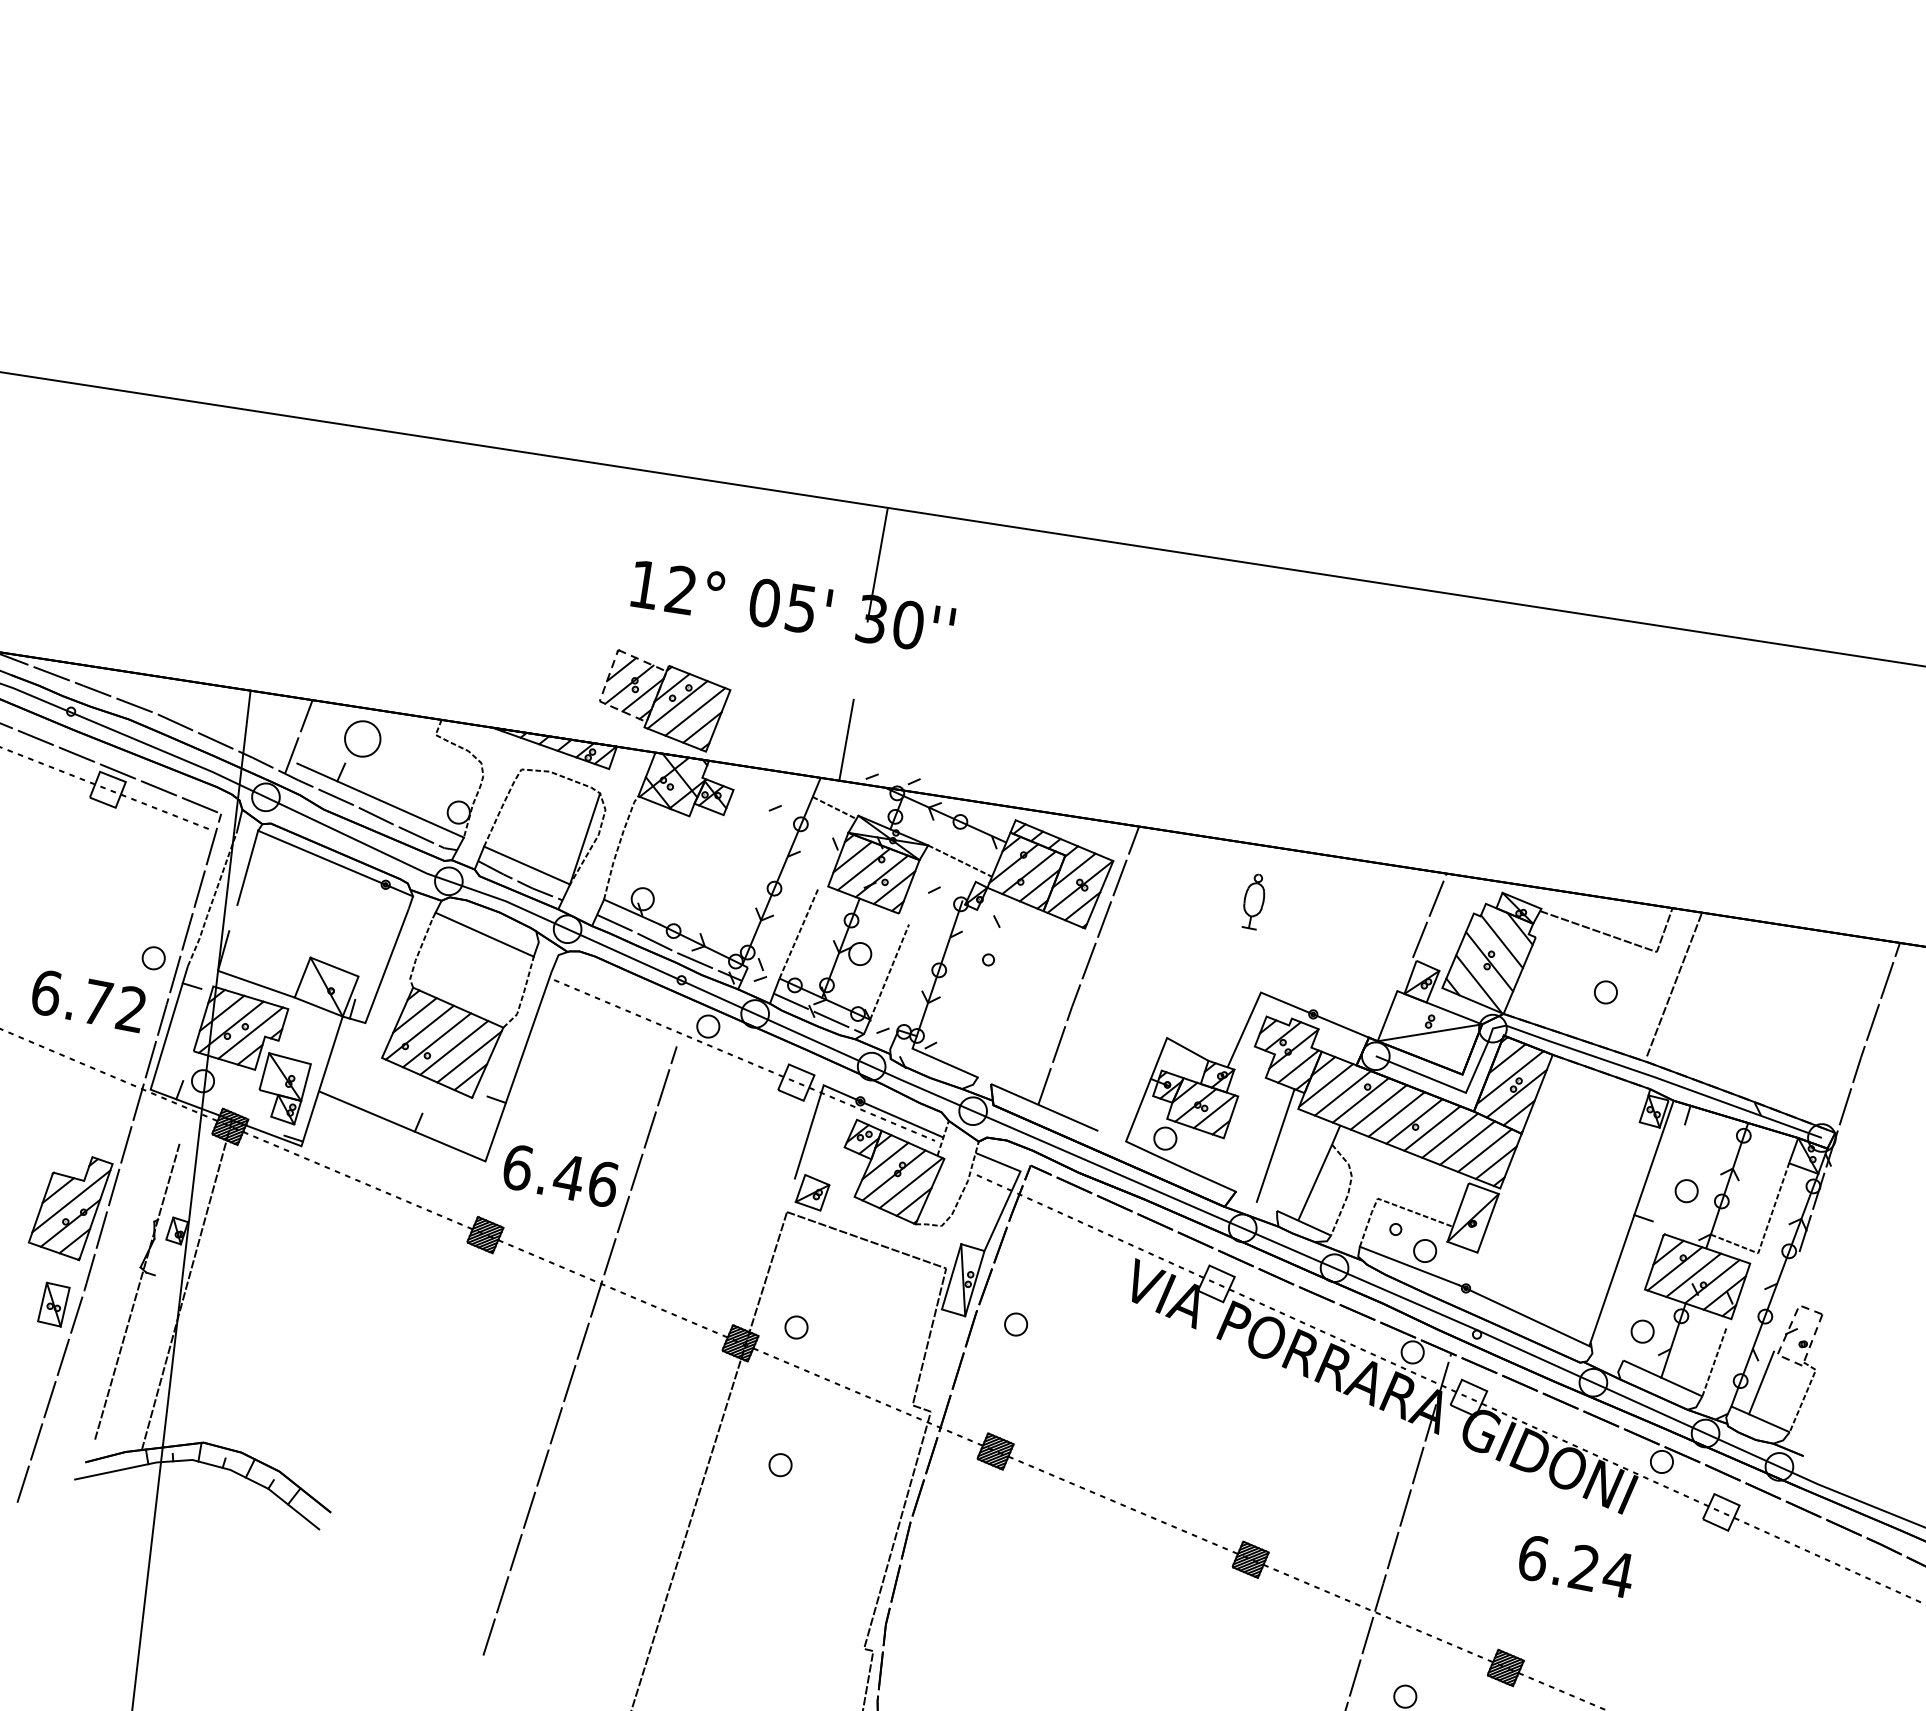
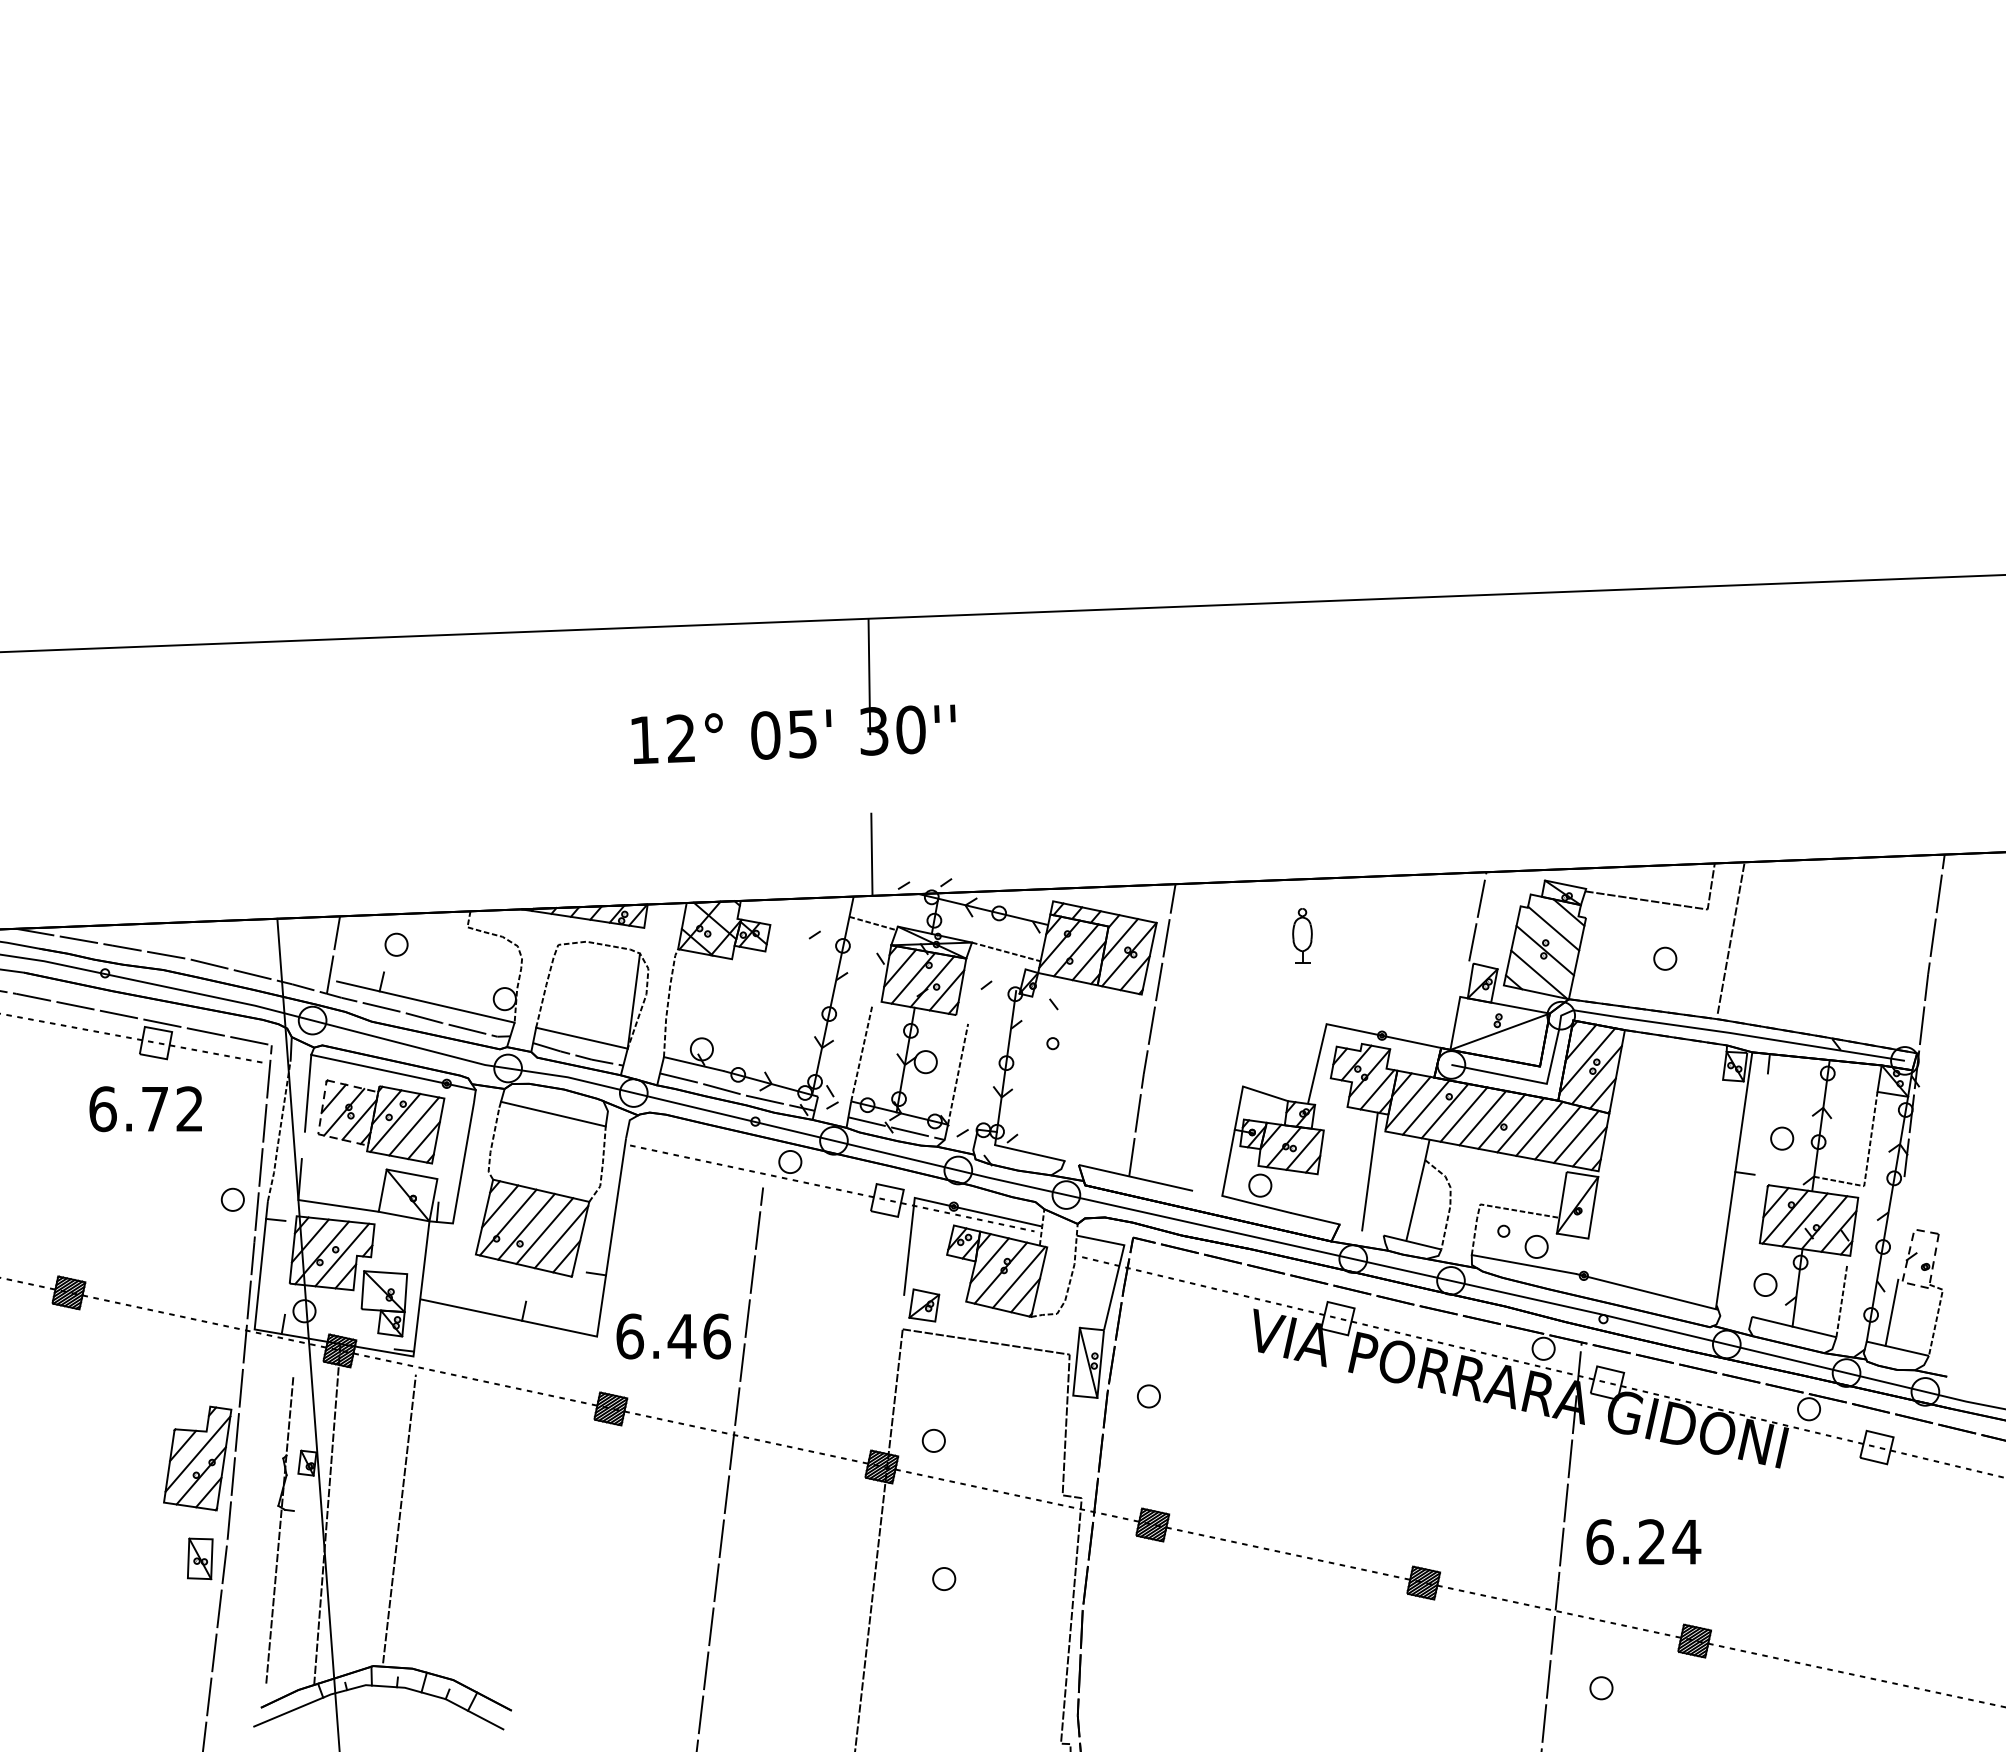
part: (664, 700) -> (381, 1121), moved
part: (362, 738) -> (396, 944), size x0.62
text: (88, 1001) -> (145, 1109), moved
line: (257, 1302) -> (399, 1518), added
text: (1576, 1565) -> (1643, 1541), moved

